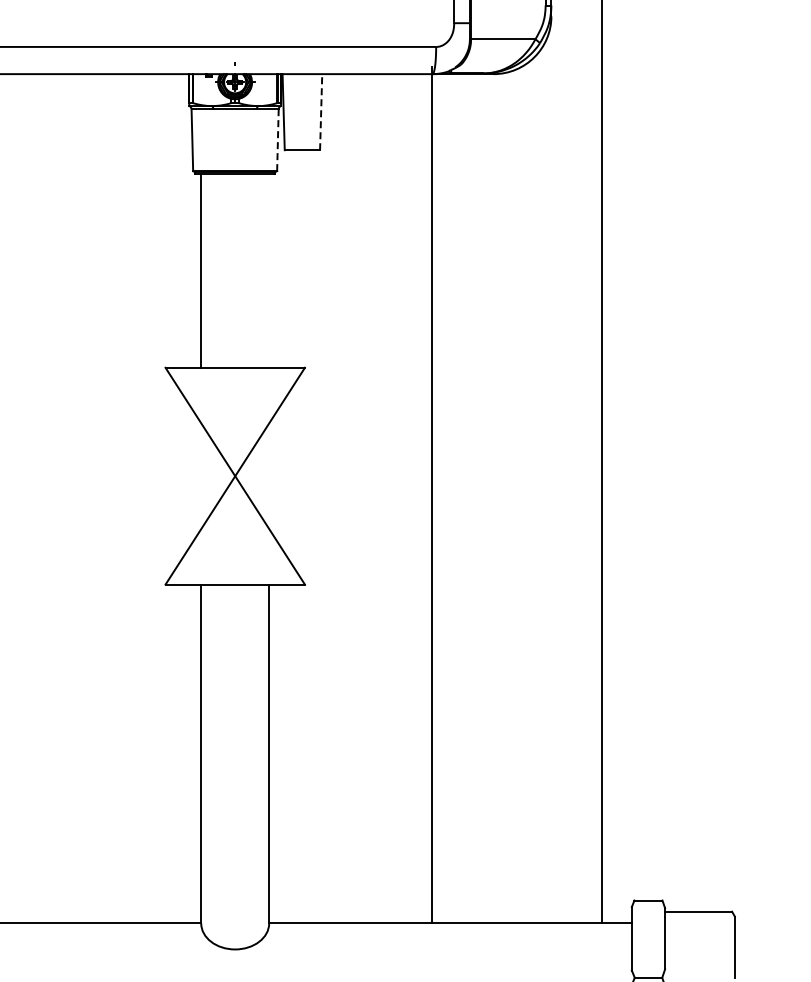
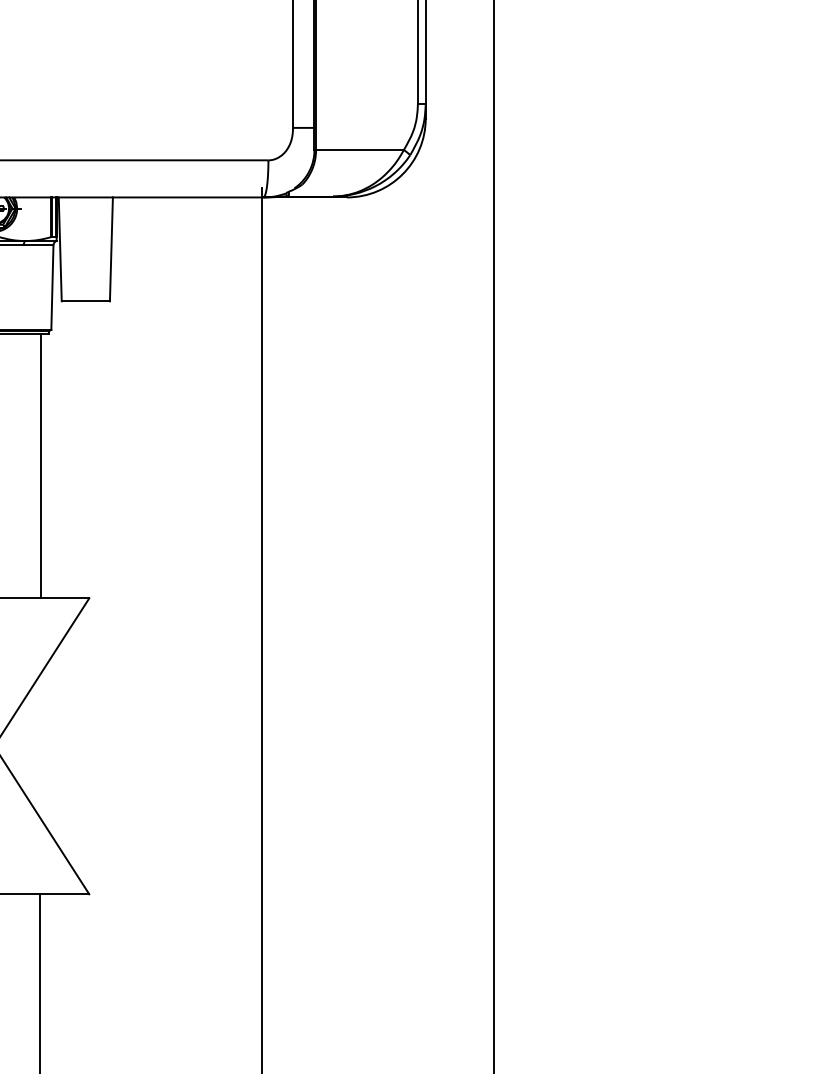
line: (321, 111) -> (111, 248), dashed -> solid
line: (277, 140) -> (51, 288), dashed -> solid
line: (269, 270) -> (40, 465), added

